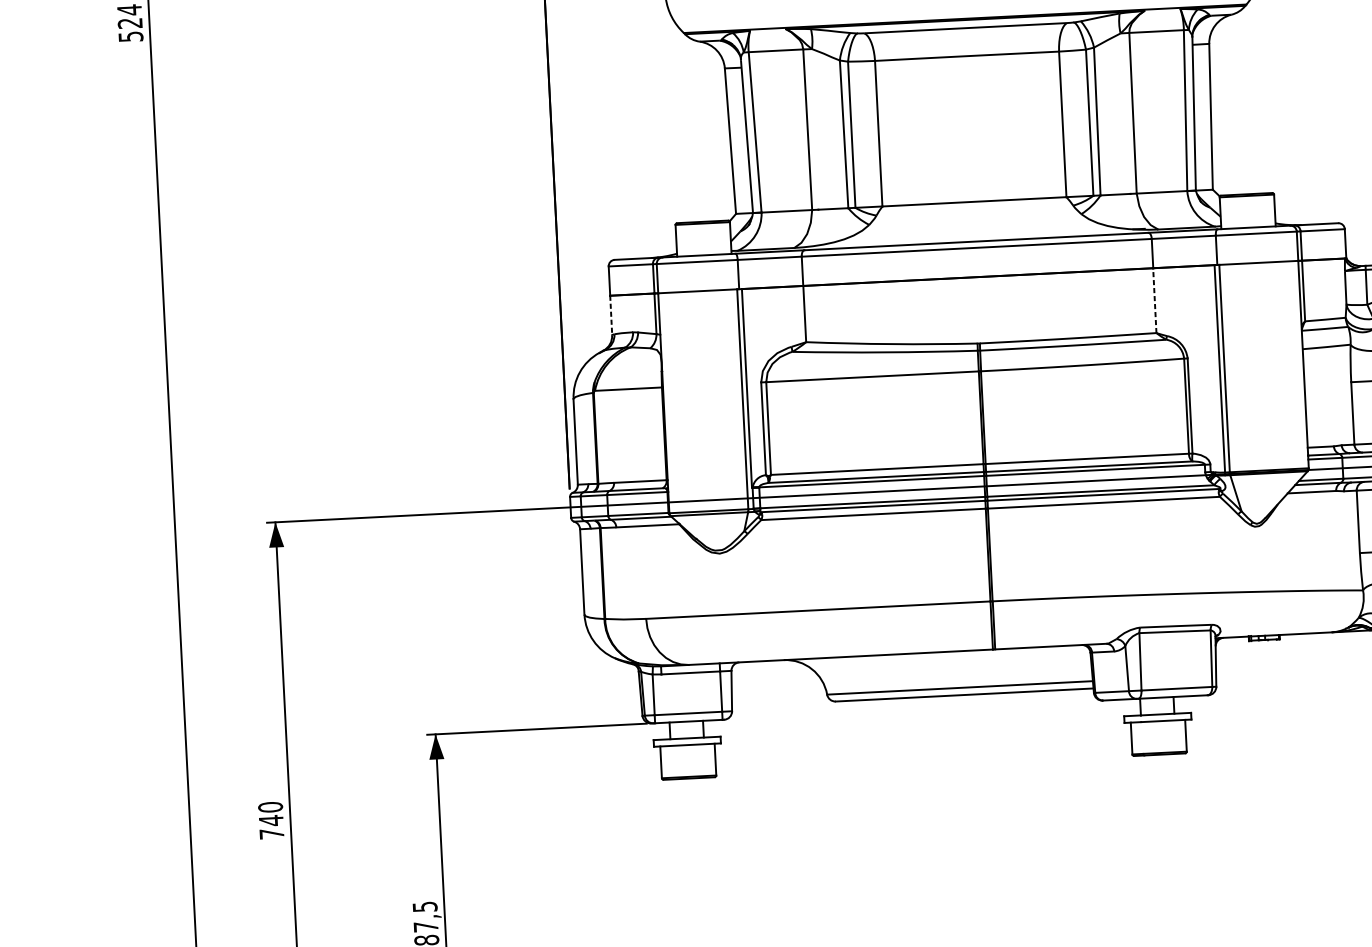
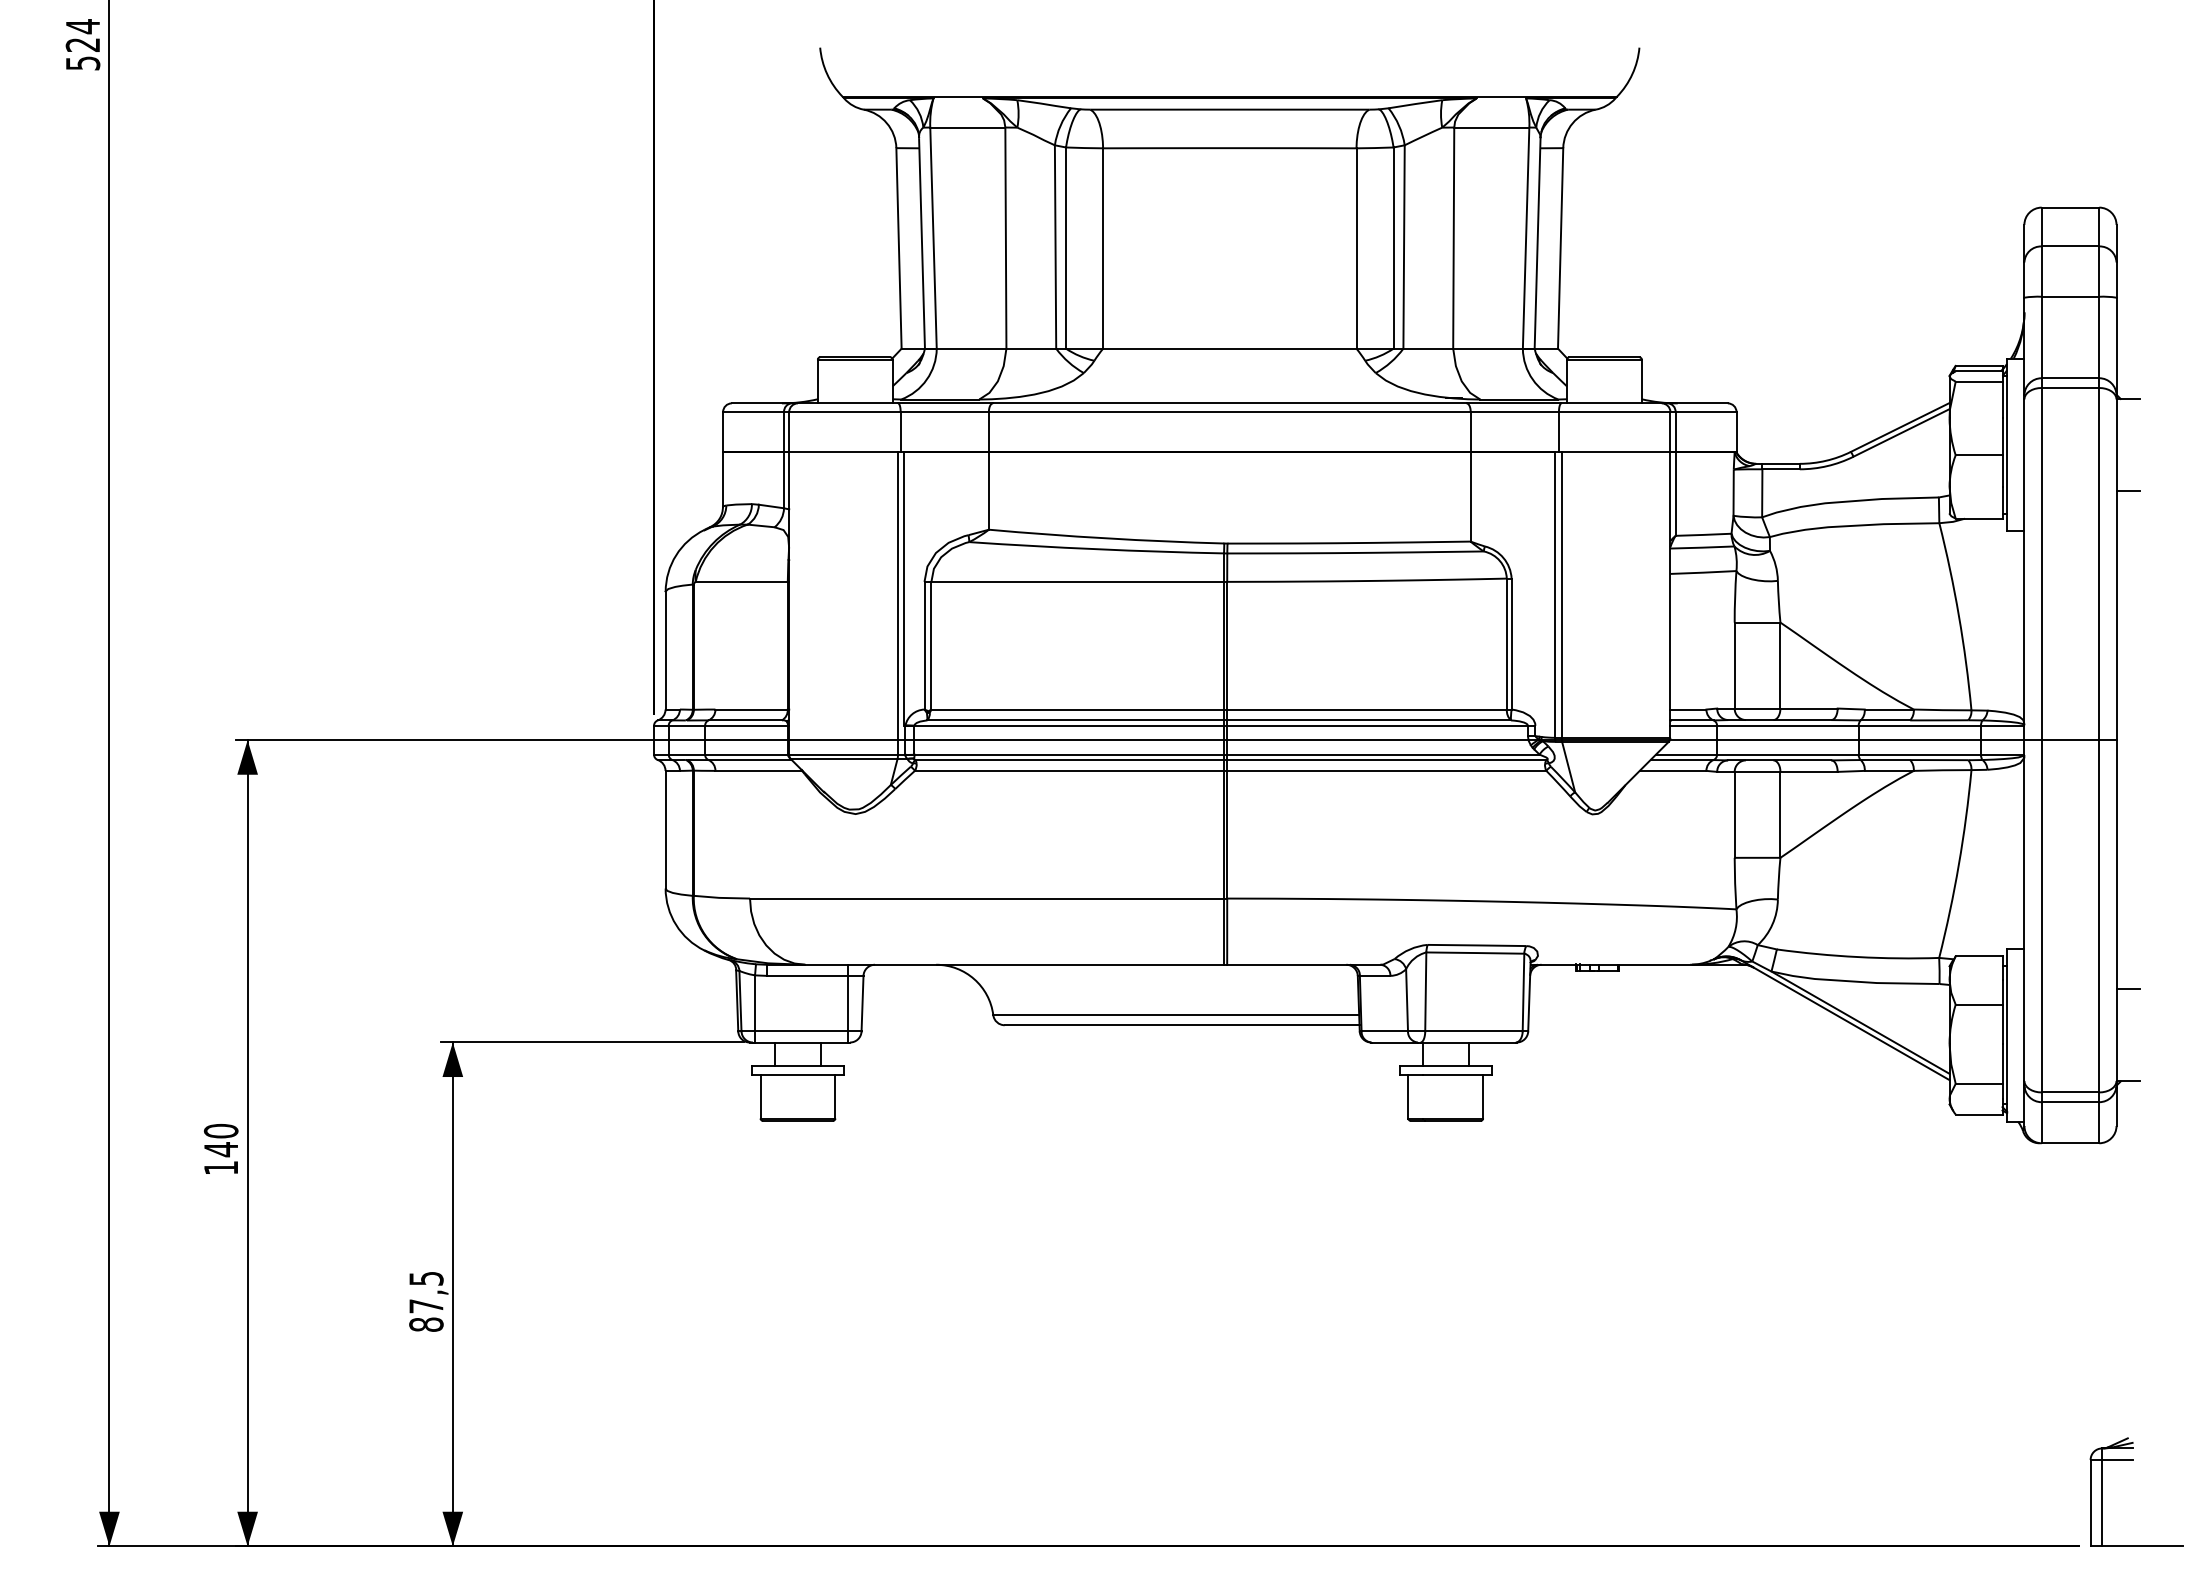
line: (1154, 300) -> (1470, 496), dashed -> solid
line: (611, 315) -> (723, 479), dashed -> solid
text: (271, 833) -> (220, 1167), 740 -> 140

